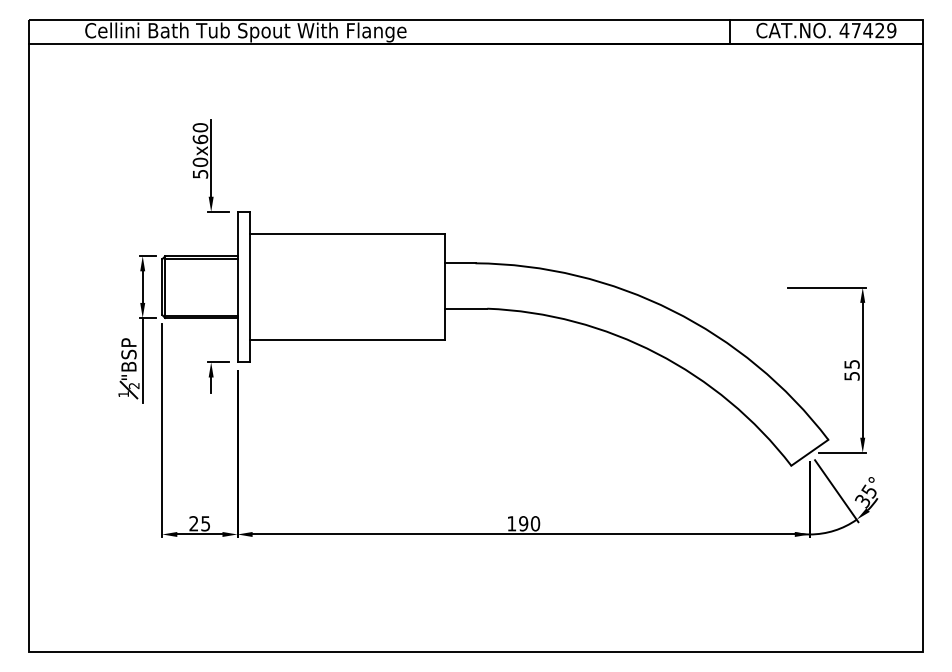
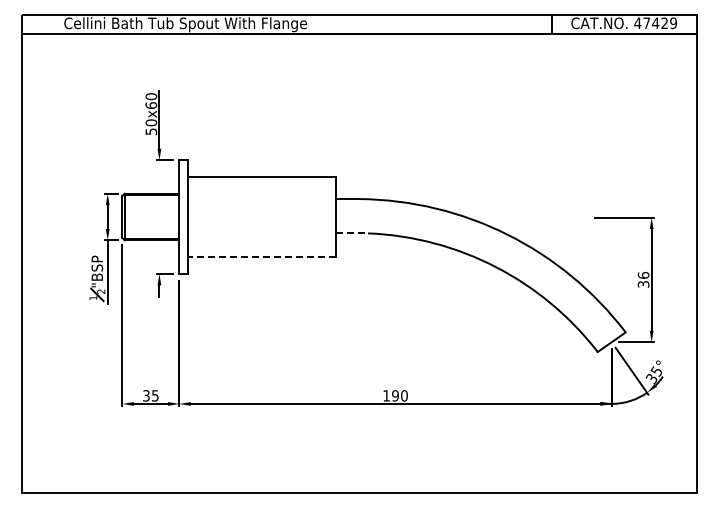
line: (466, 308) -> (352, 233), solid -> dashed
line: (347, 339) -> (262, 256), solid -> dashed
text: (851, 369) -> (643, 279), 55 -> 36
text: (194, 523) -> (146, 395), 25 -> 35

